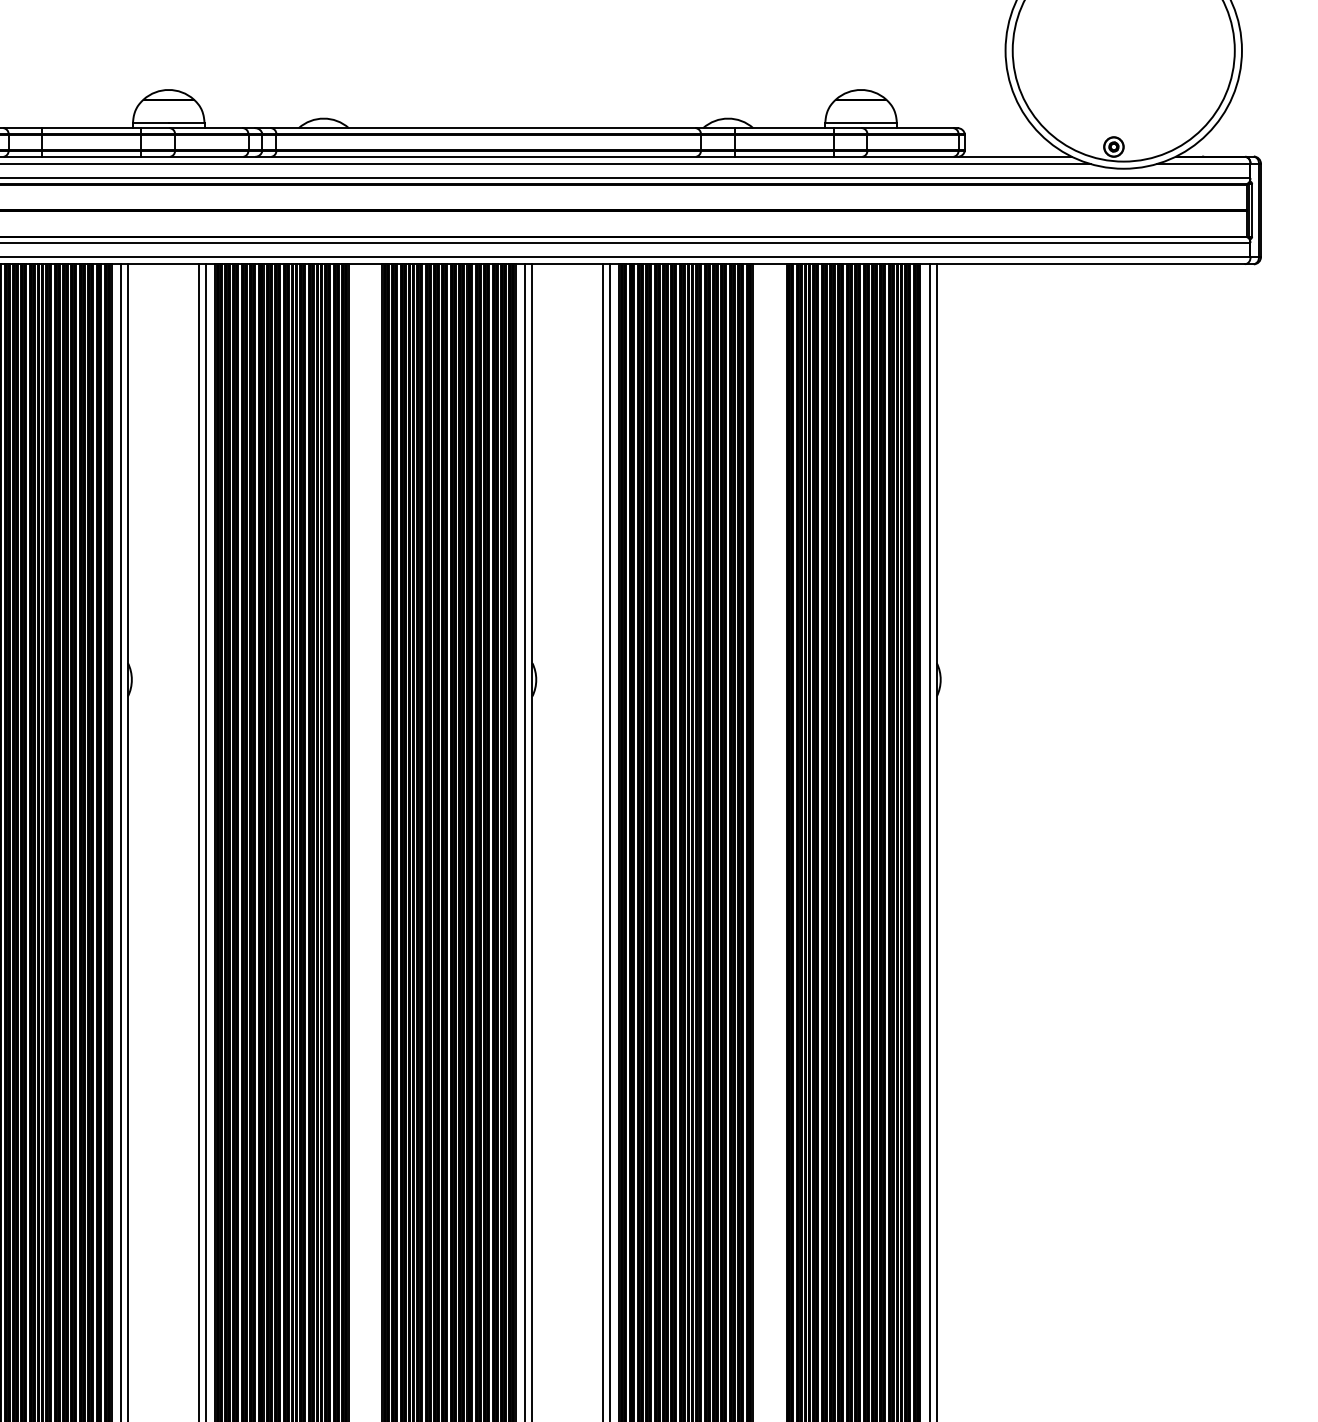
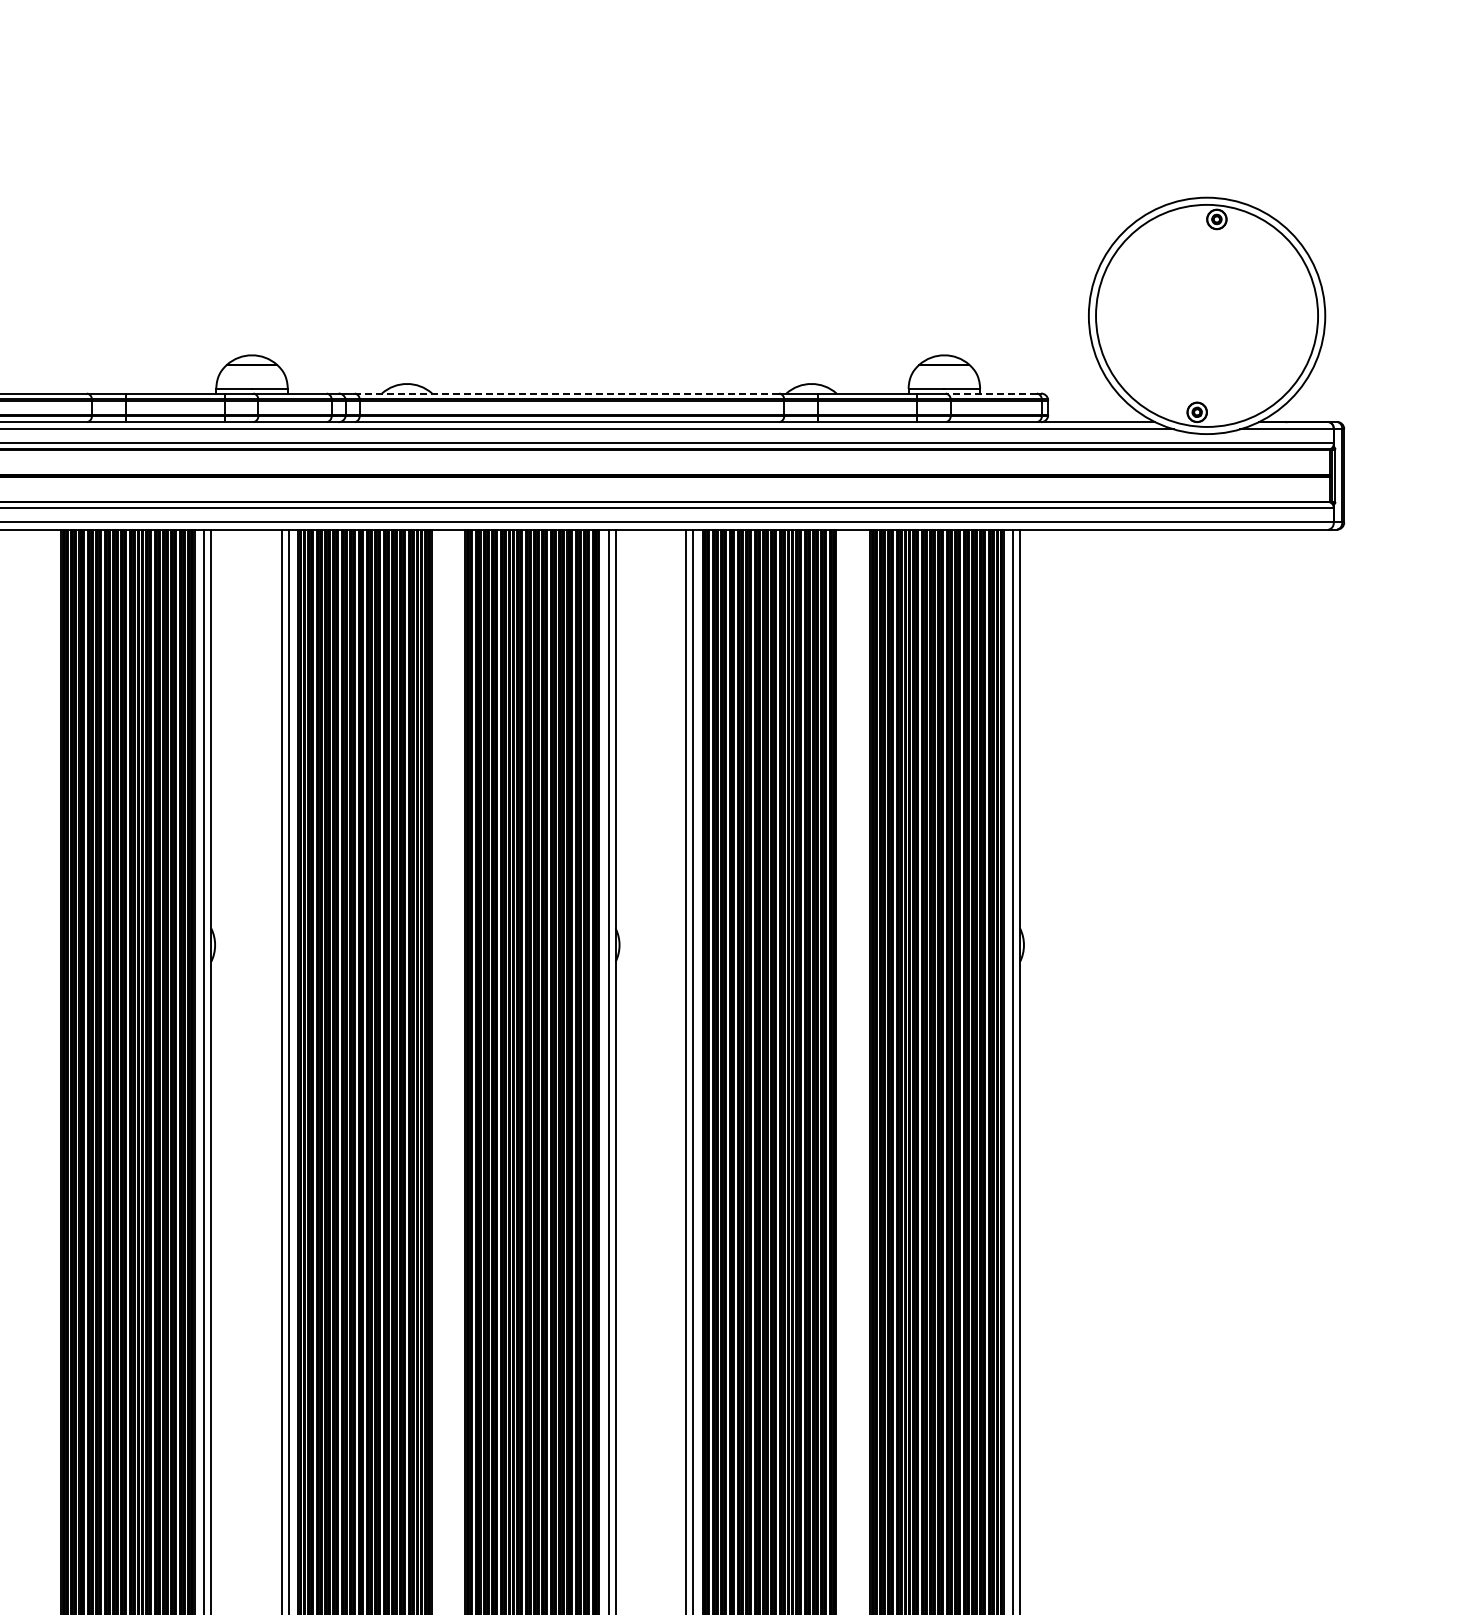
line: (483, 128) -> (566, 393), solid -> dashed
line: (908, 128) -> (991, 393), solid -> dashed

